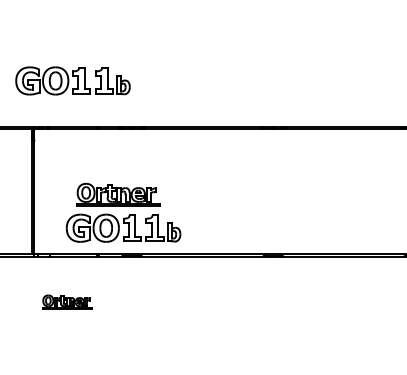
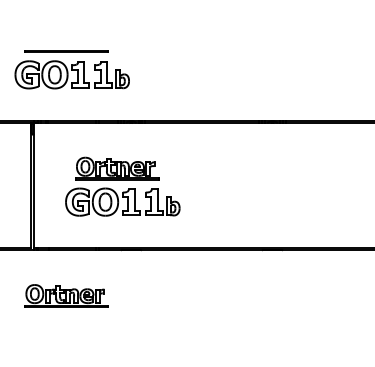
line: (67, 57) -> (66, 51), added
part: (123, 212) -> (122, 186), moved
part: (67, 301) -> (66, 295), size x1.67

